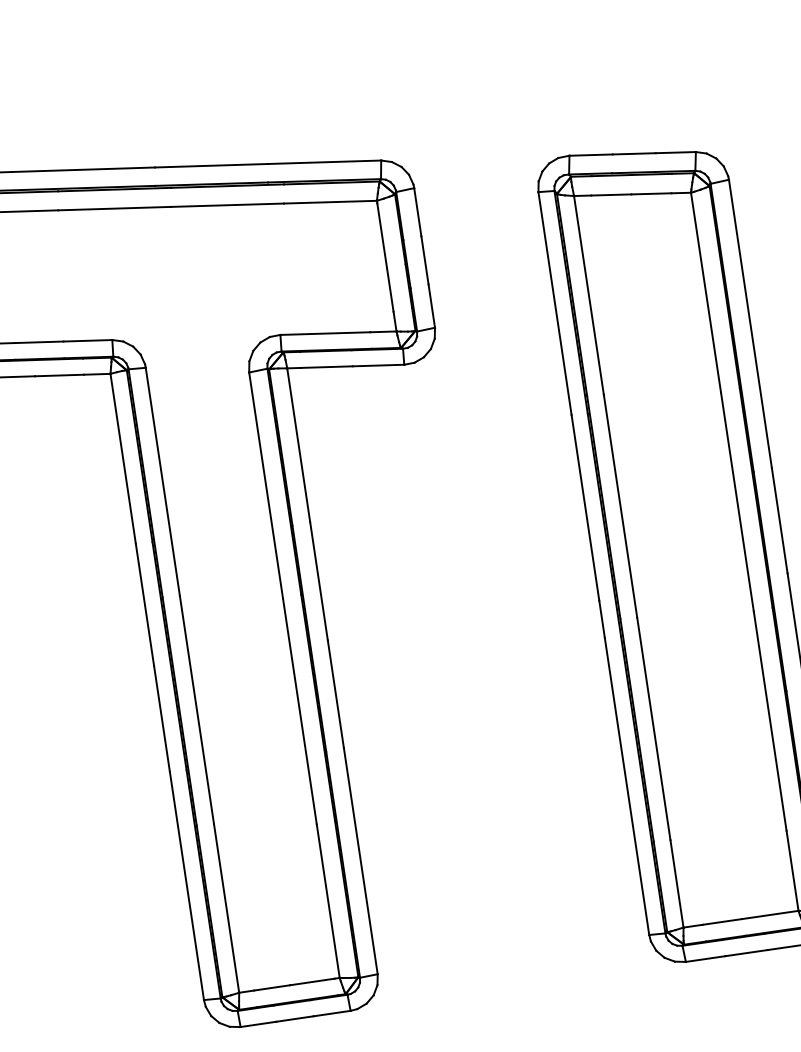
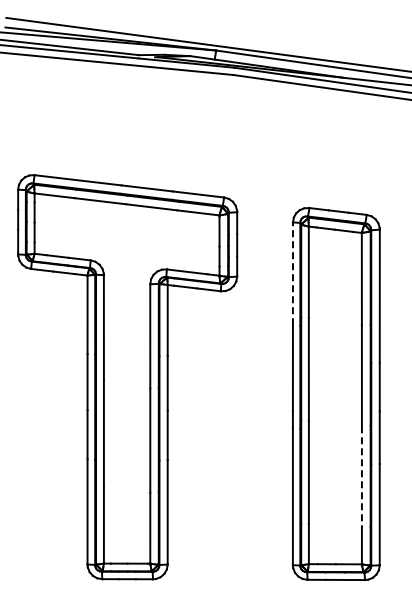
line: (553, 303) -> (292, 273), solid -> dashed
line: (769, 720) -> (361, 476), solid -> dashed

